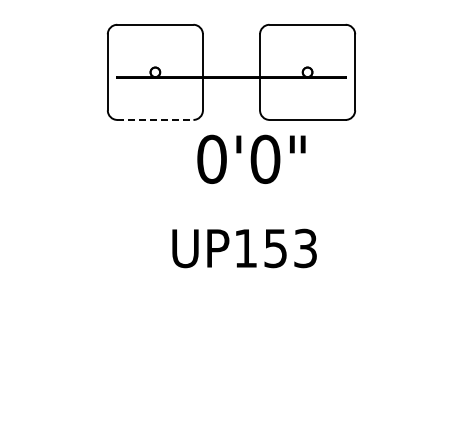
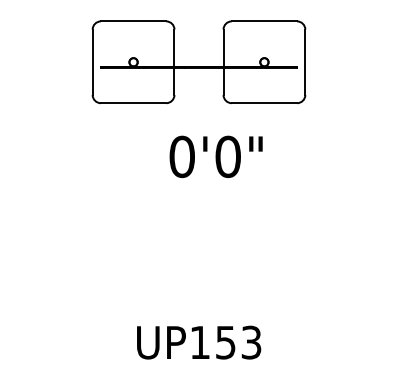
line: (155, 119) -> (133, 102), dashed -> solid
text: (251, 158) -> (216, 156), moved
text: (244, 248) -> (199, 342), moved

